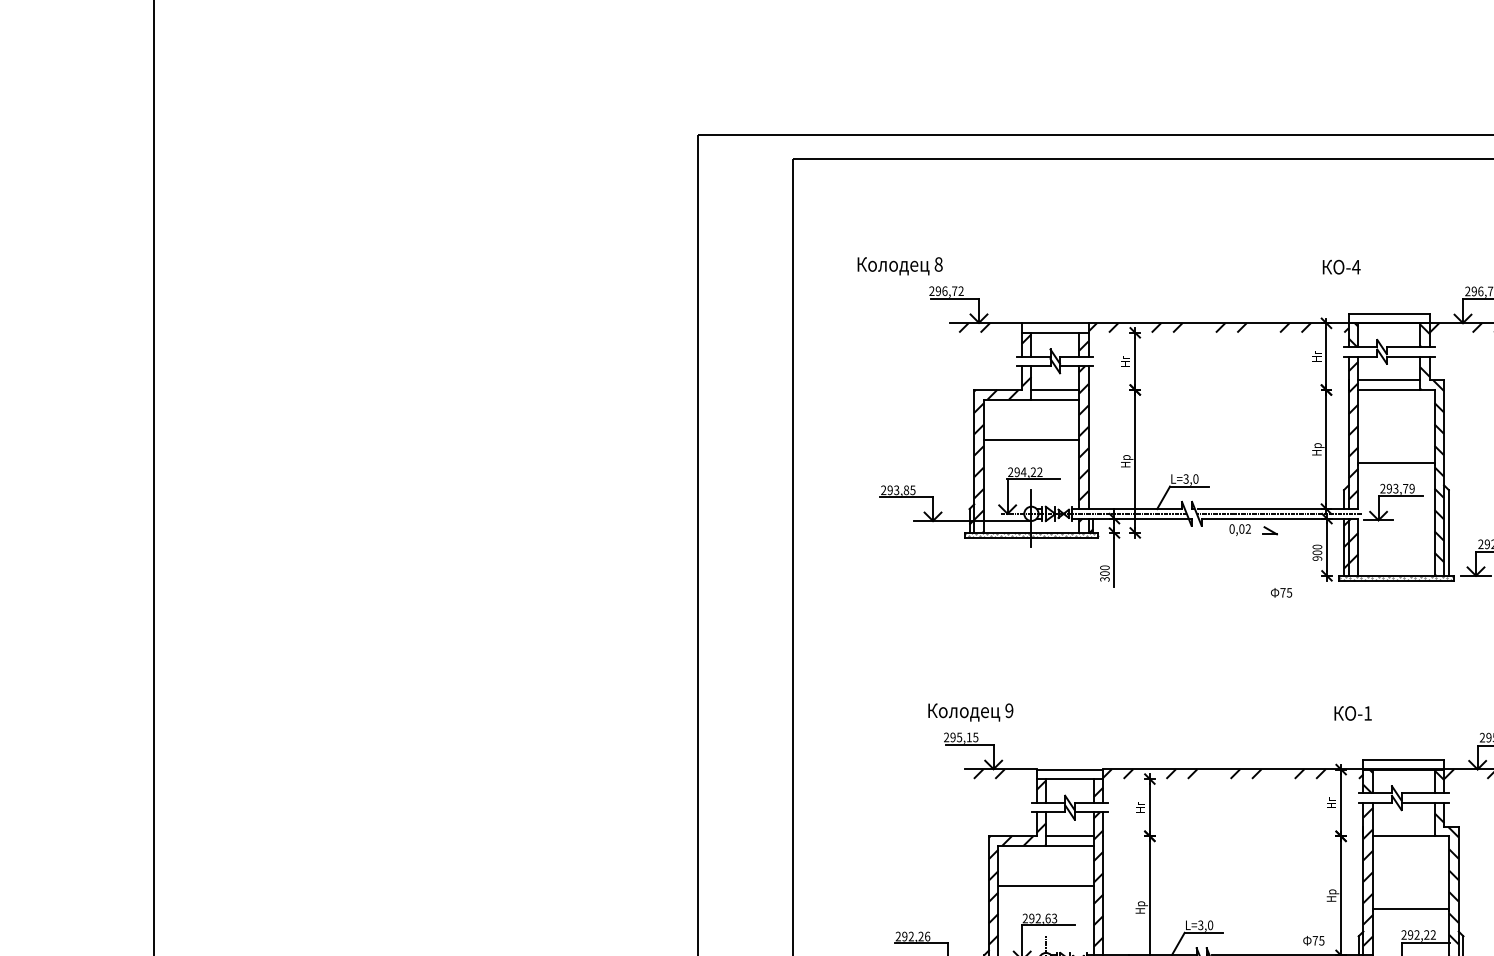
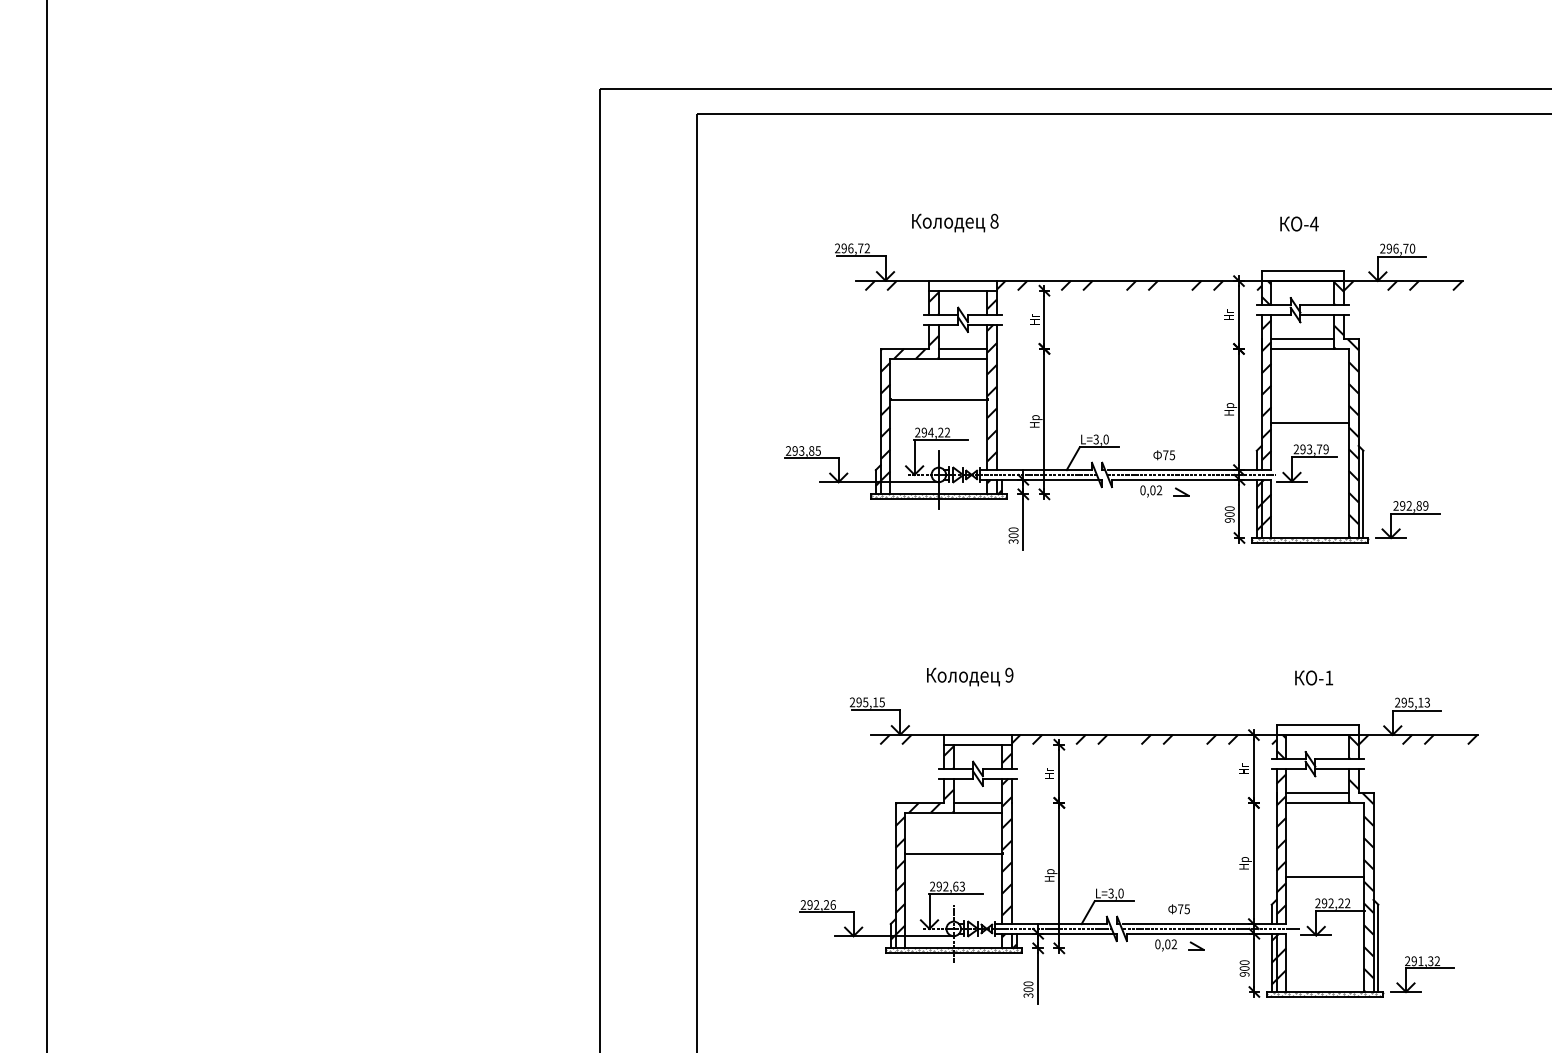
text: (900, 265) -> (955, 222), moved
text: (1341, 266) -> (1299, 223), moved
text: (1280, 593) -> (1163, 455), moved
text: (971, 711) -> (970, 676), moved
text: (1353, 712) -> (1314, 677), moved
line: (1403, 827) -> (1317, 793), added
text: (1313, 941) -> (1178, 909), moved

